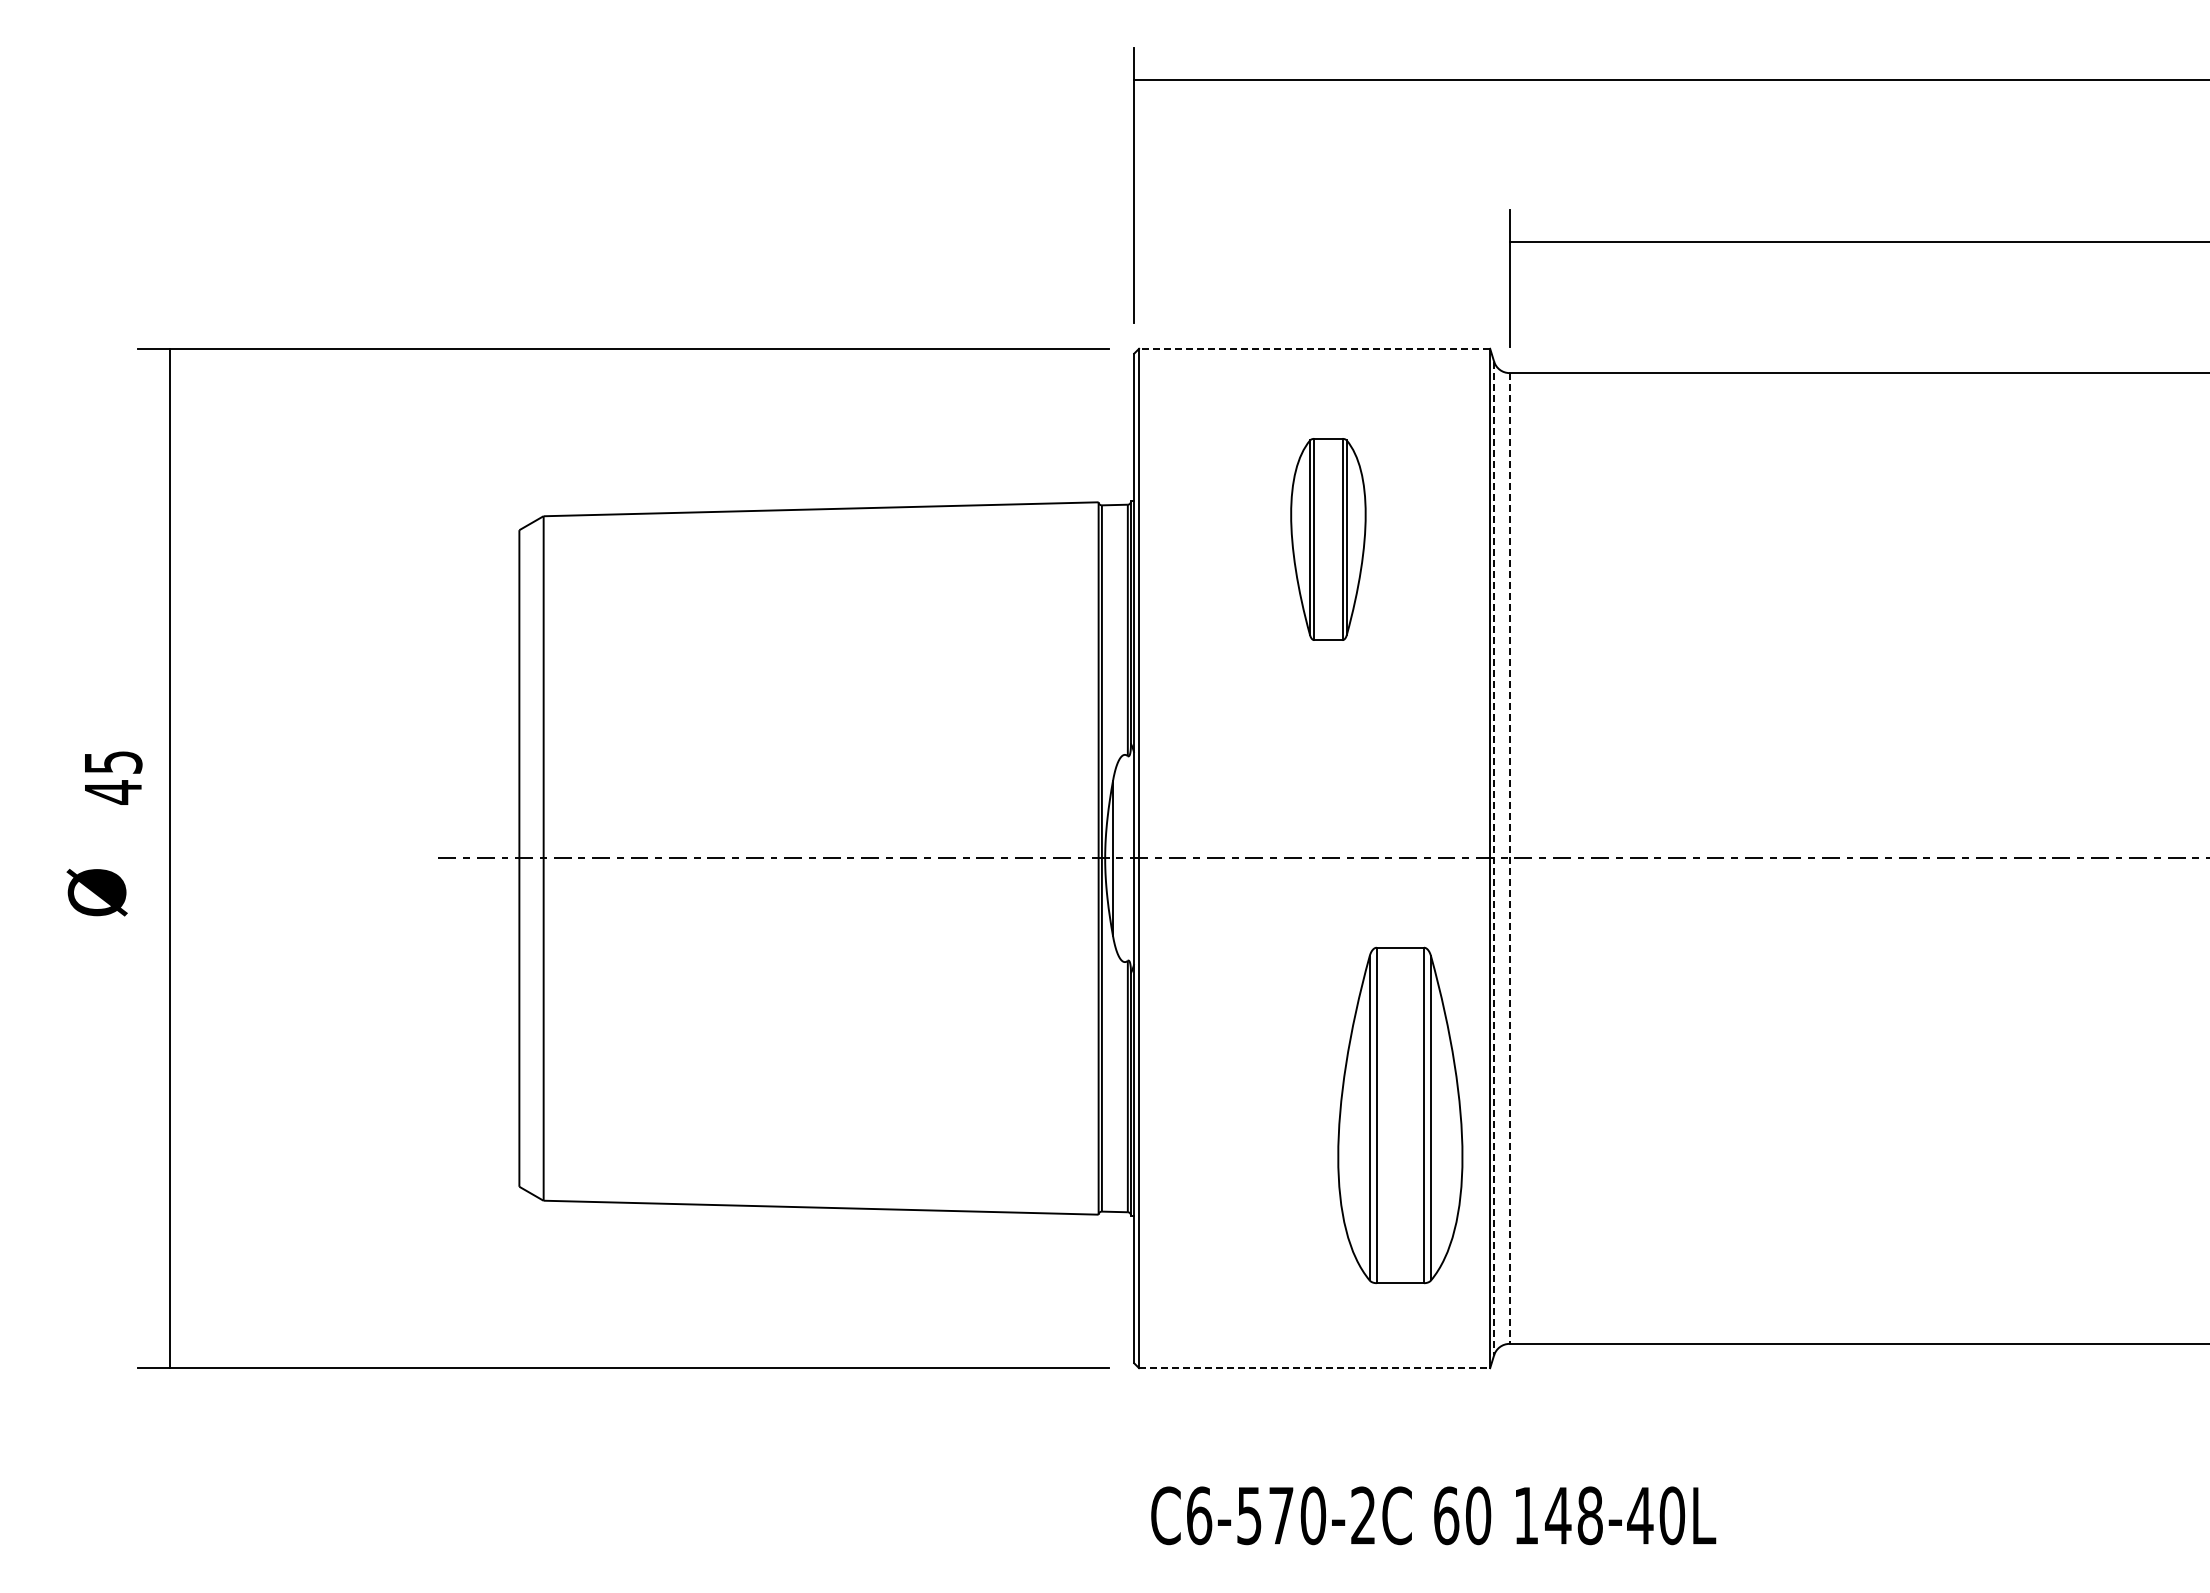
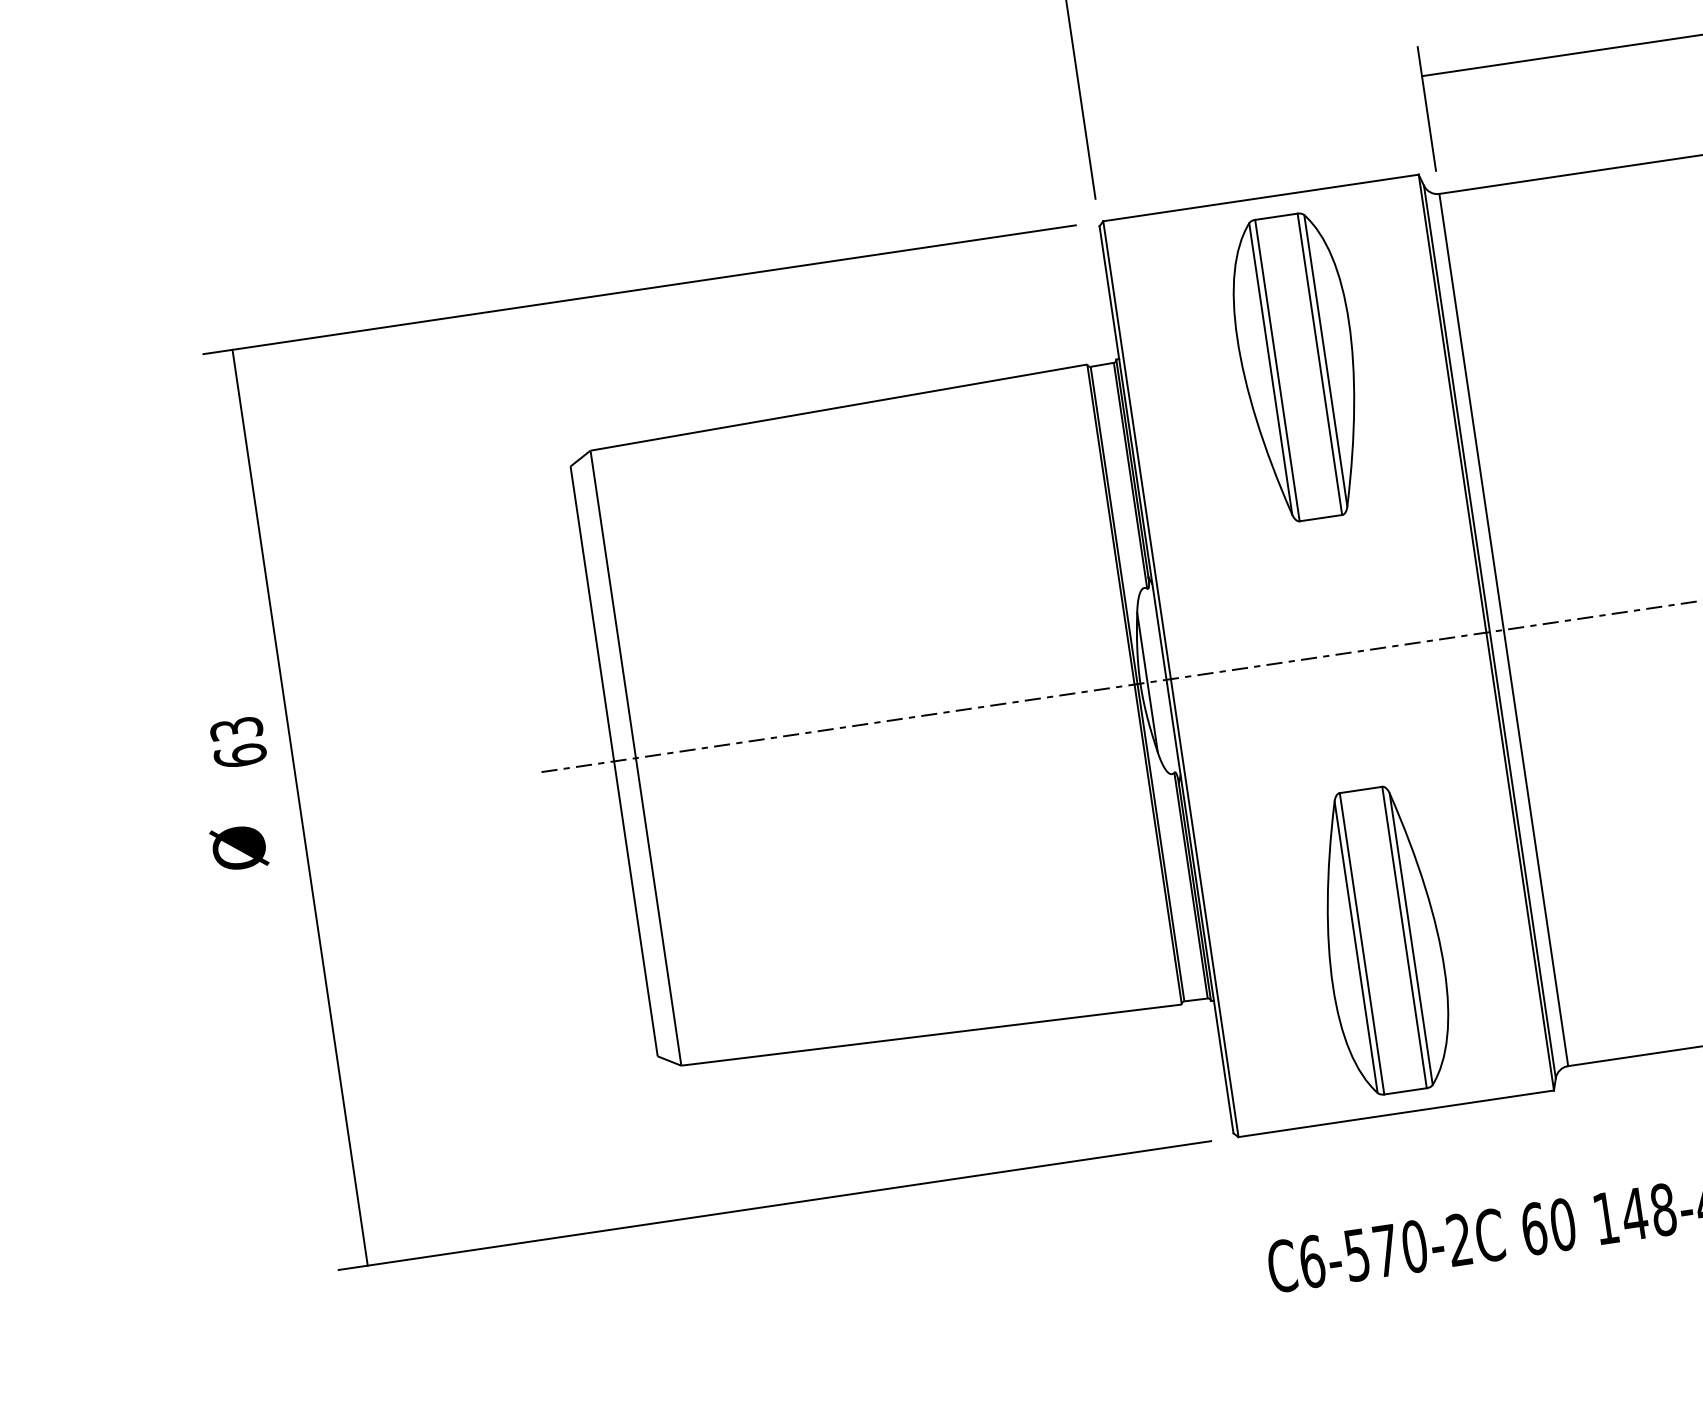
line: (1314, 348) -> (1260, 197), dashed -> solid
part: (1328, 539) -> (1298, 367), size x1.67
text: (113, 777) -> (238, 742), 45 -> 63
line: (1494, 858) -> (1490, 632), dashed -> solid
line: (1509, 858) -> (1503, 630), dashed -> solid
part: (1400, 1115) -> (1383, 940), moved
line: (1314, 1368) -> (1396, 1114), dashed -> solid

